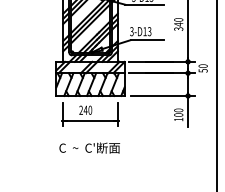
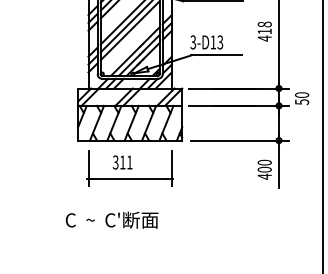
text: (178, 24) -> (264, 31), 340 -> 418
text: (85, 109) -> (122, 161), 240 -> 311
text: (178, 119) -> (264, 176), 100 -> 400
text: (89, 147) -> (111, 219), moved

